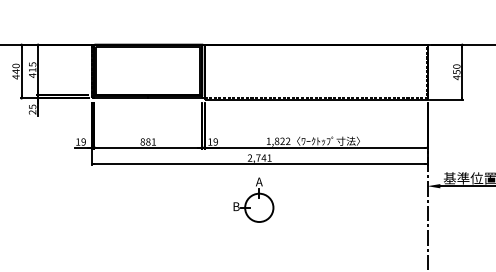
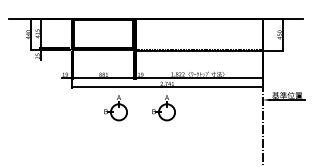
part: (169, 201) -> (115, 108), added

